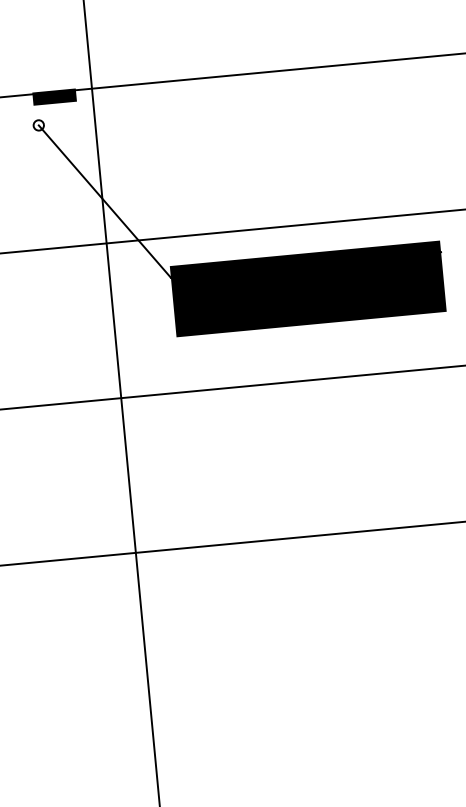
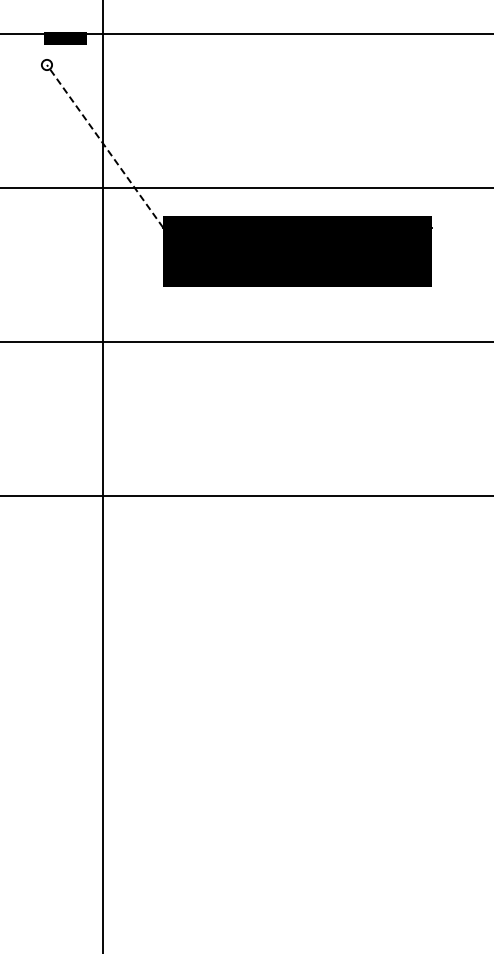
line: (105, 201) -> (105, 146), solid -> dashed

